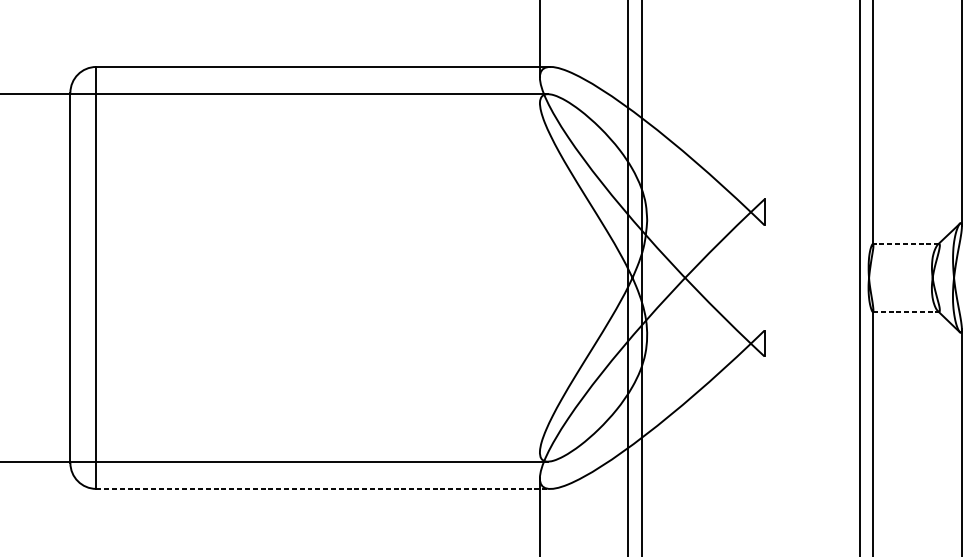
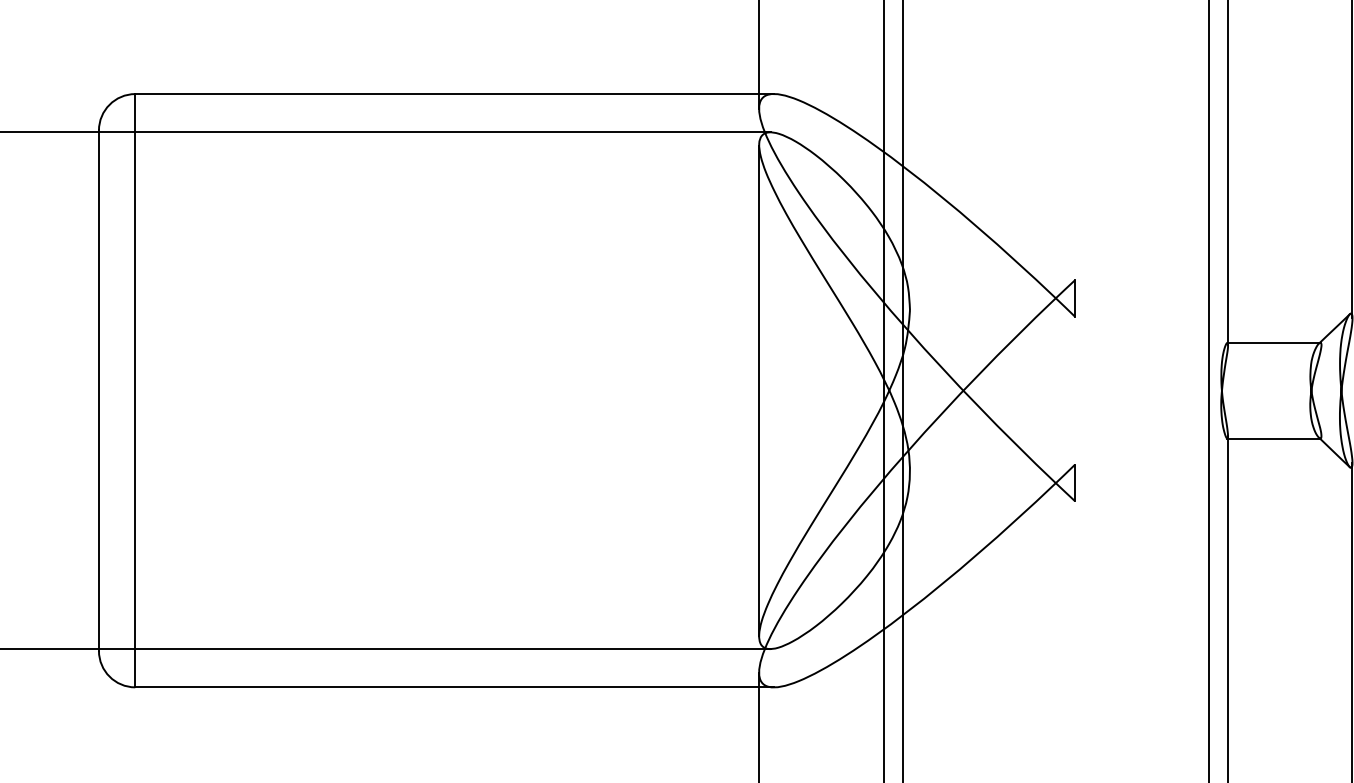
line: (906, 243) -> (1274, 342), dashed -> solid
line: (540, 277) -> (759, 390), added
line: (905, 311) -> (1273, 438), dashed -> solid
line: (323, 489) -> (455, 687), dashed -> solid

